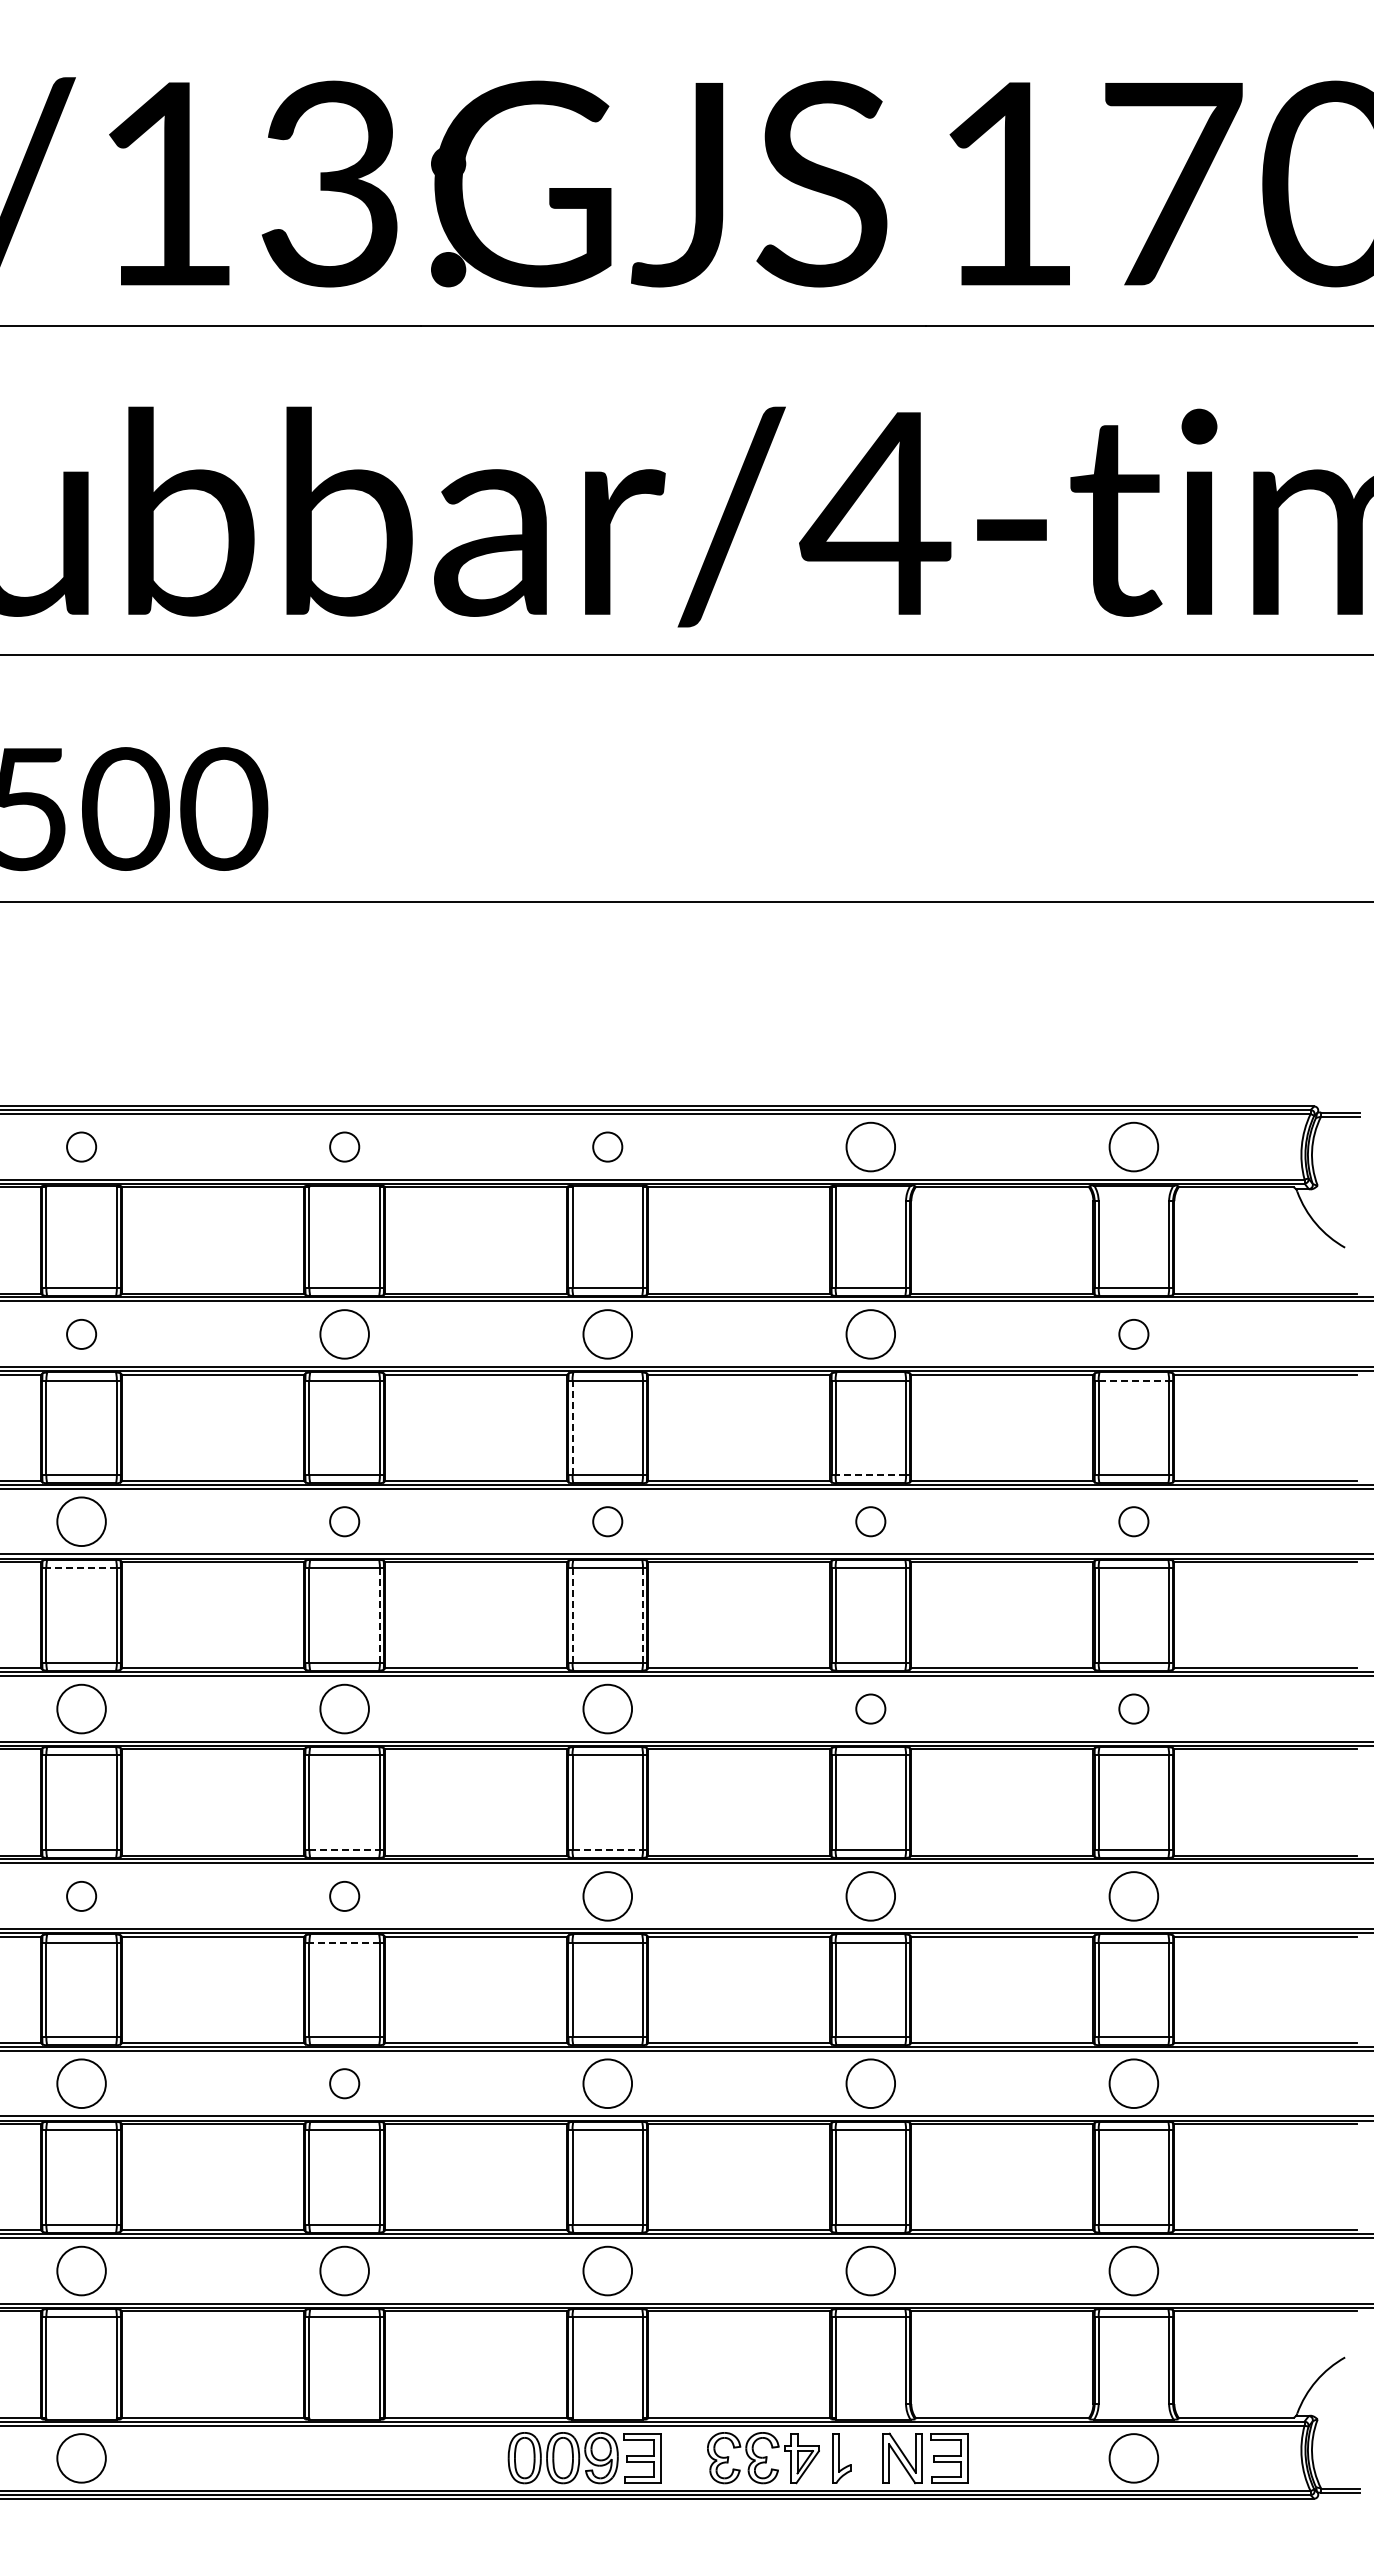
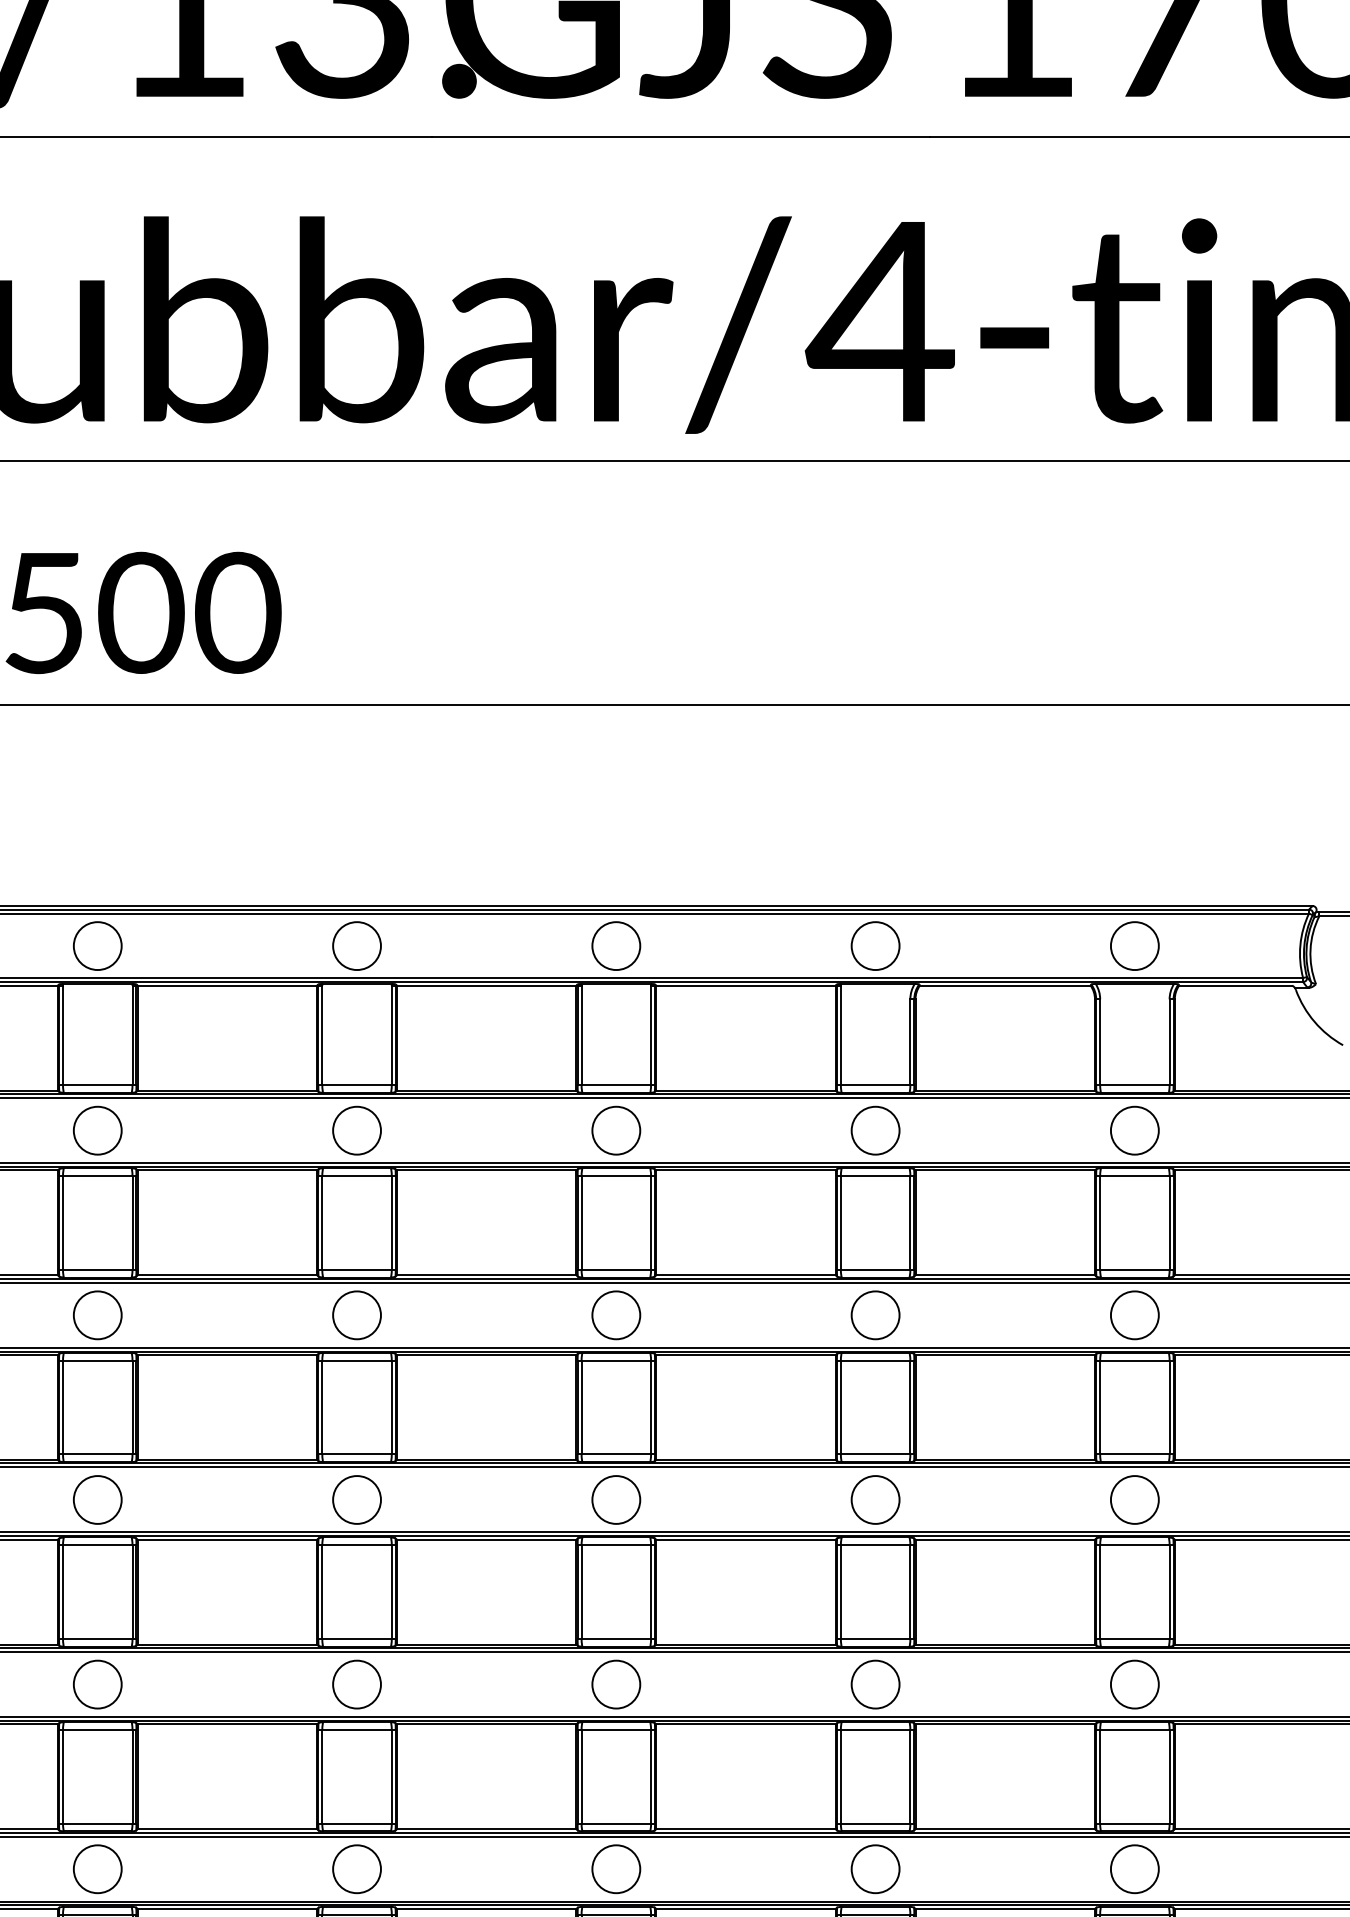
circle: (81, 1146) -> (97, 945), size x1.67
circle: (344, 1146) -> (356, 945), size x1.67
circle: (607, 1146) -> (616, 945), size x1.67
circle: (81, 1334) -> (97, 1130), size x1.67
circle: (1133, 1334) -> (1134, 1130), size x1.67
line: (1134, 1380) -> (1135, 1176), dashed -> solid
line: (572, 1427) -> (581, 1222), dashed -> solid
line: (870, 1475) -> (875, 1269), dashed -> solid
circle: (344, 1521) -> (356, 1315), size x1.67
circle: (607, 1521) -> (616, 1315), size x1.67
circle: (870, 1521) -> (875, 1315), size x1.67
circle: (1133, 1521) -> (1134, 1315), size x1.67
line: (81, 1567) -> (97, 1360), dashed -> solid
line: (572, 1614) -> (581, 1406), dashed -> solid
line: (379, 1615) -> (391, 1407), dashed -> solid
line: (642, 1615) -> (650, 1407), dashed -> solid
circle: (870, 1708) -> (875, 1499), size x1.67
circle: (1133, 1708) -> (1134, 1499), size x1.67
line: (345, 1849) -> (357, 1638), dashed -> solid
line: (608, 1849) -> (617, 1638), dashed -> solid
circle: (81, 1896) -> (97, 1684), size x1.67
circle: (344, 1896) -> (356, 1684), size x1.67
line: (344, 1942) -> (356, 1730), dashed -> solid
circle: (344, 2083) -> (356, 1869), size x1.67

